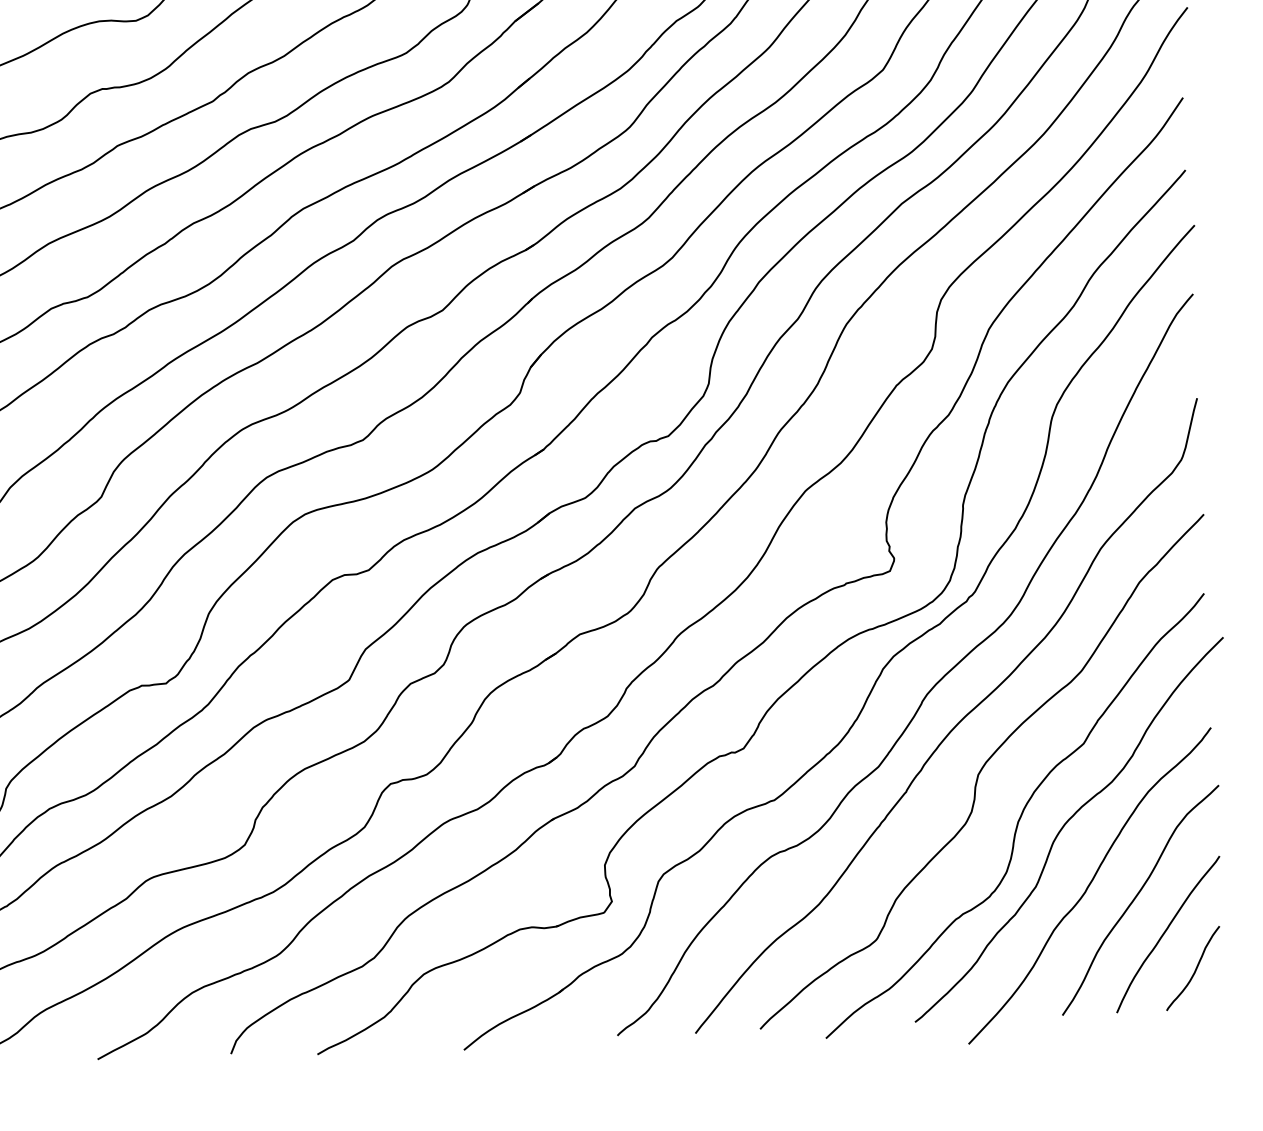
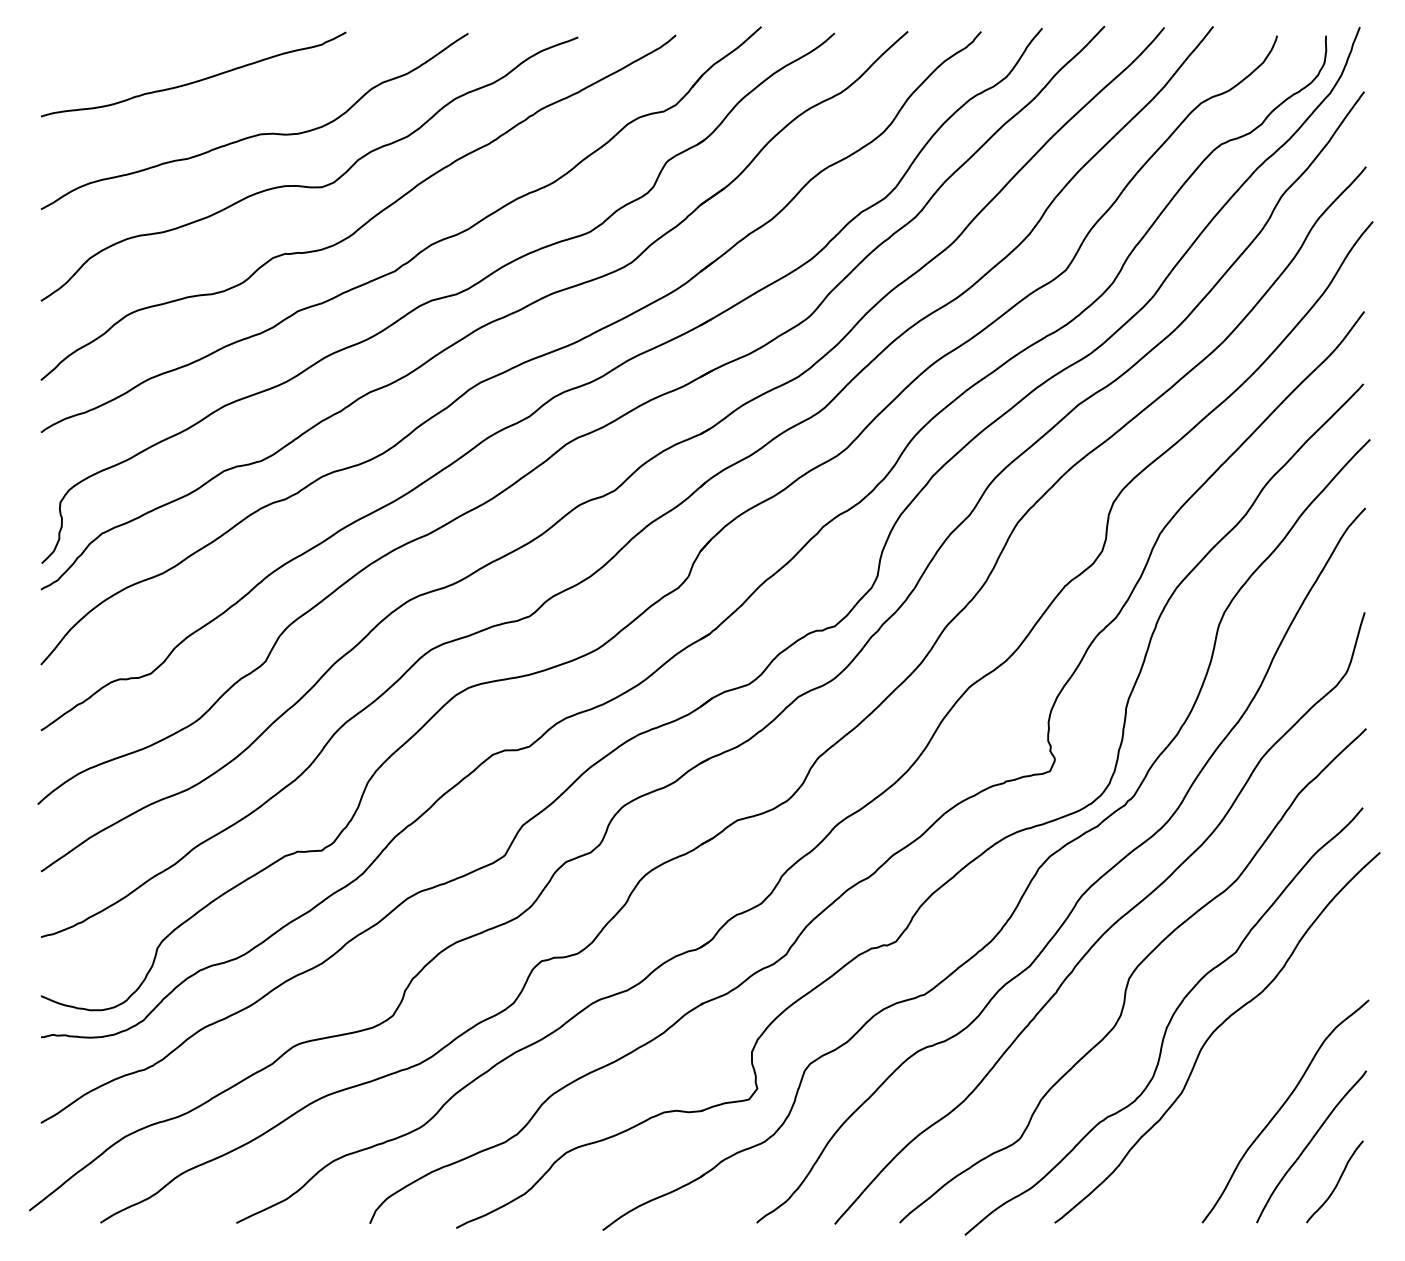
curve: (1089, 885) -> (1235, 1094), removed

